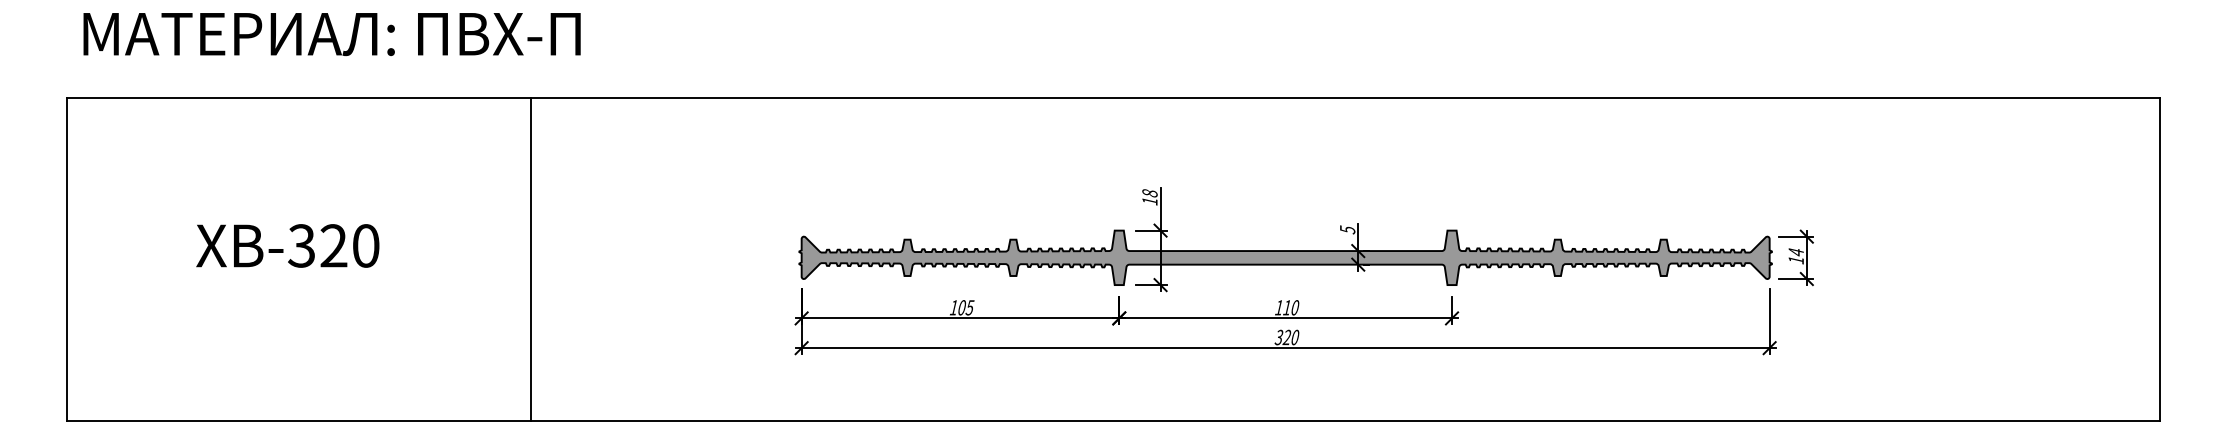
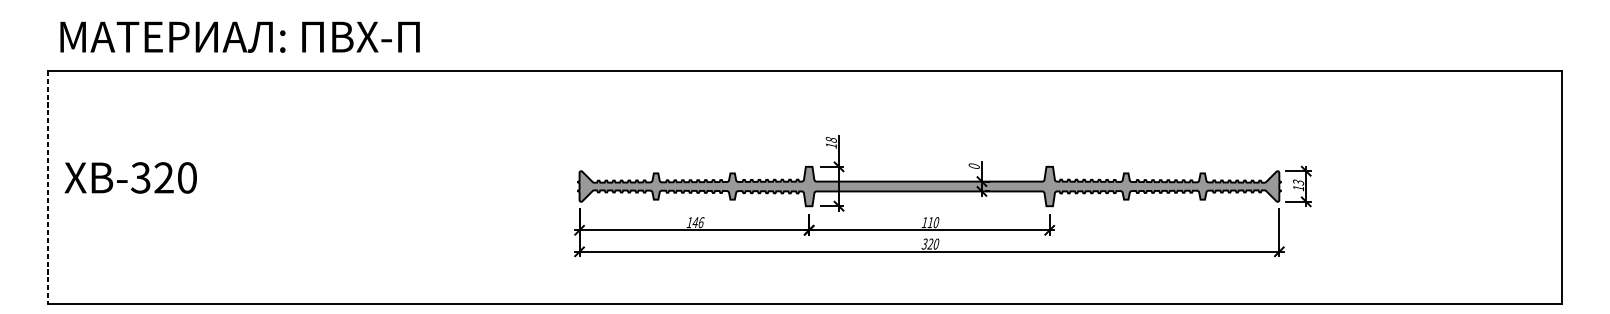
text: (331, 34) -> (239, 37), moved
text: (1347, 229) -> (974, 166), 5 -> 0
text: (287, 245) -> (130, 177), moved
text: (1795, 252) -> (1298, 182), 14 -> 13
line: (531, 258) -> (384, 187), removed
line: (66, 259) -> (48, 187), solid -> dashed
text: (965, 307) -> (698, 222), 105 -> 146

